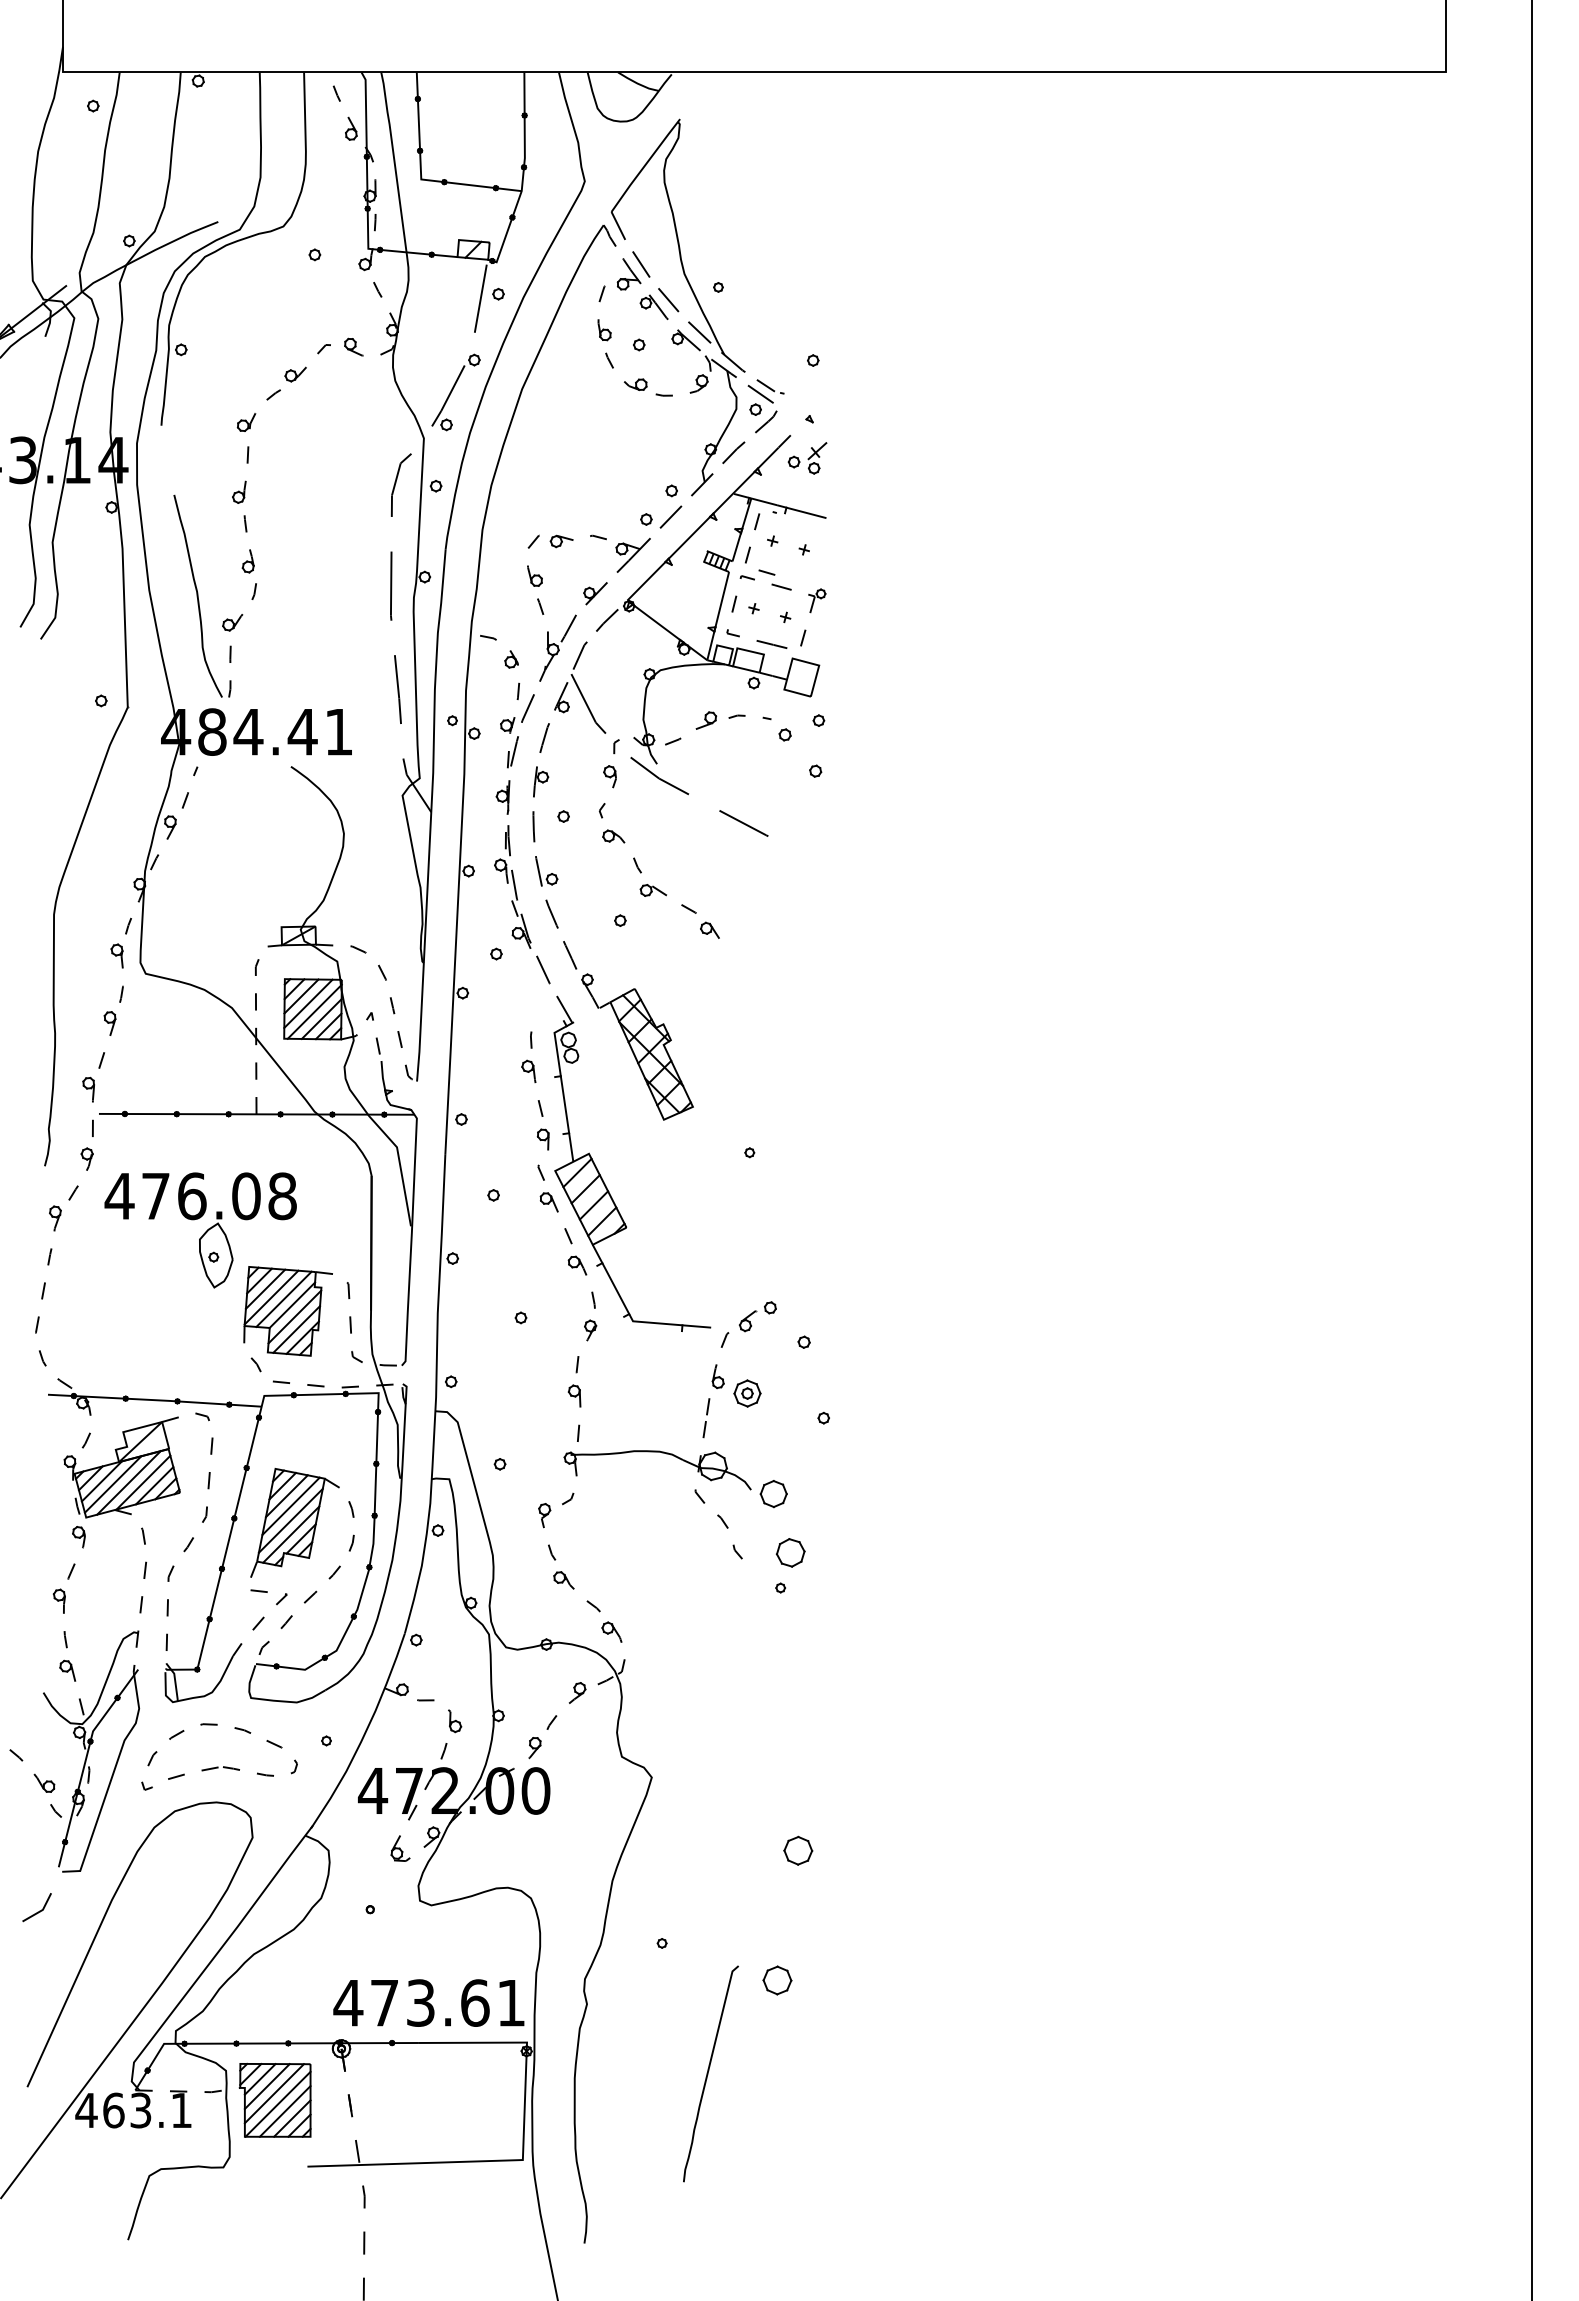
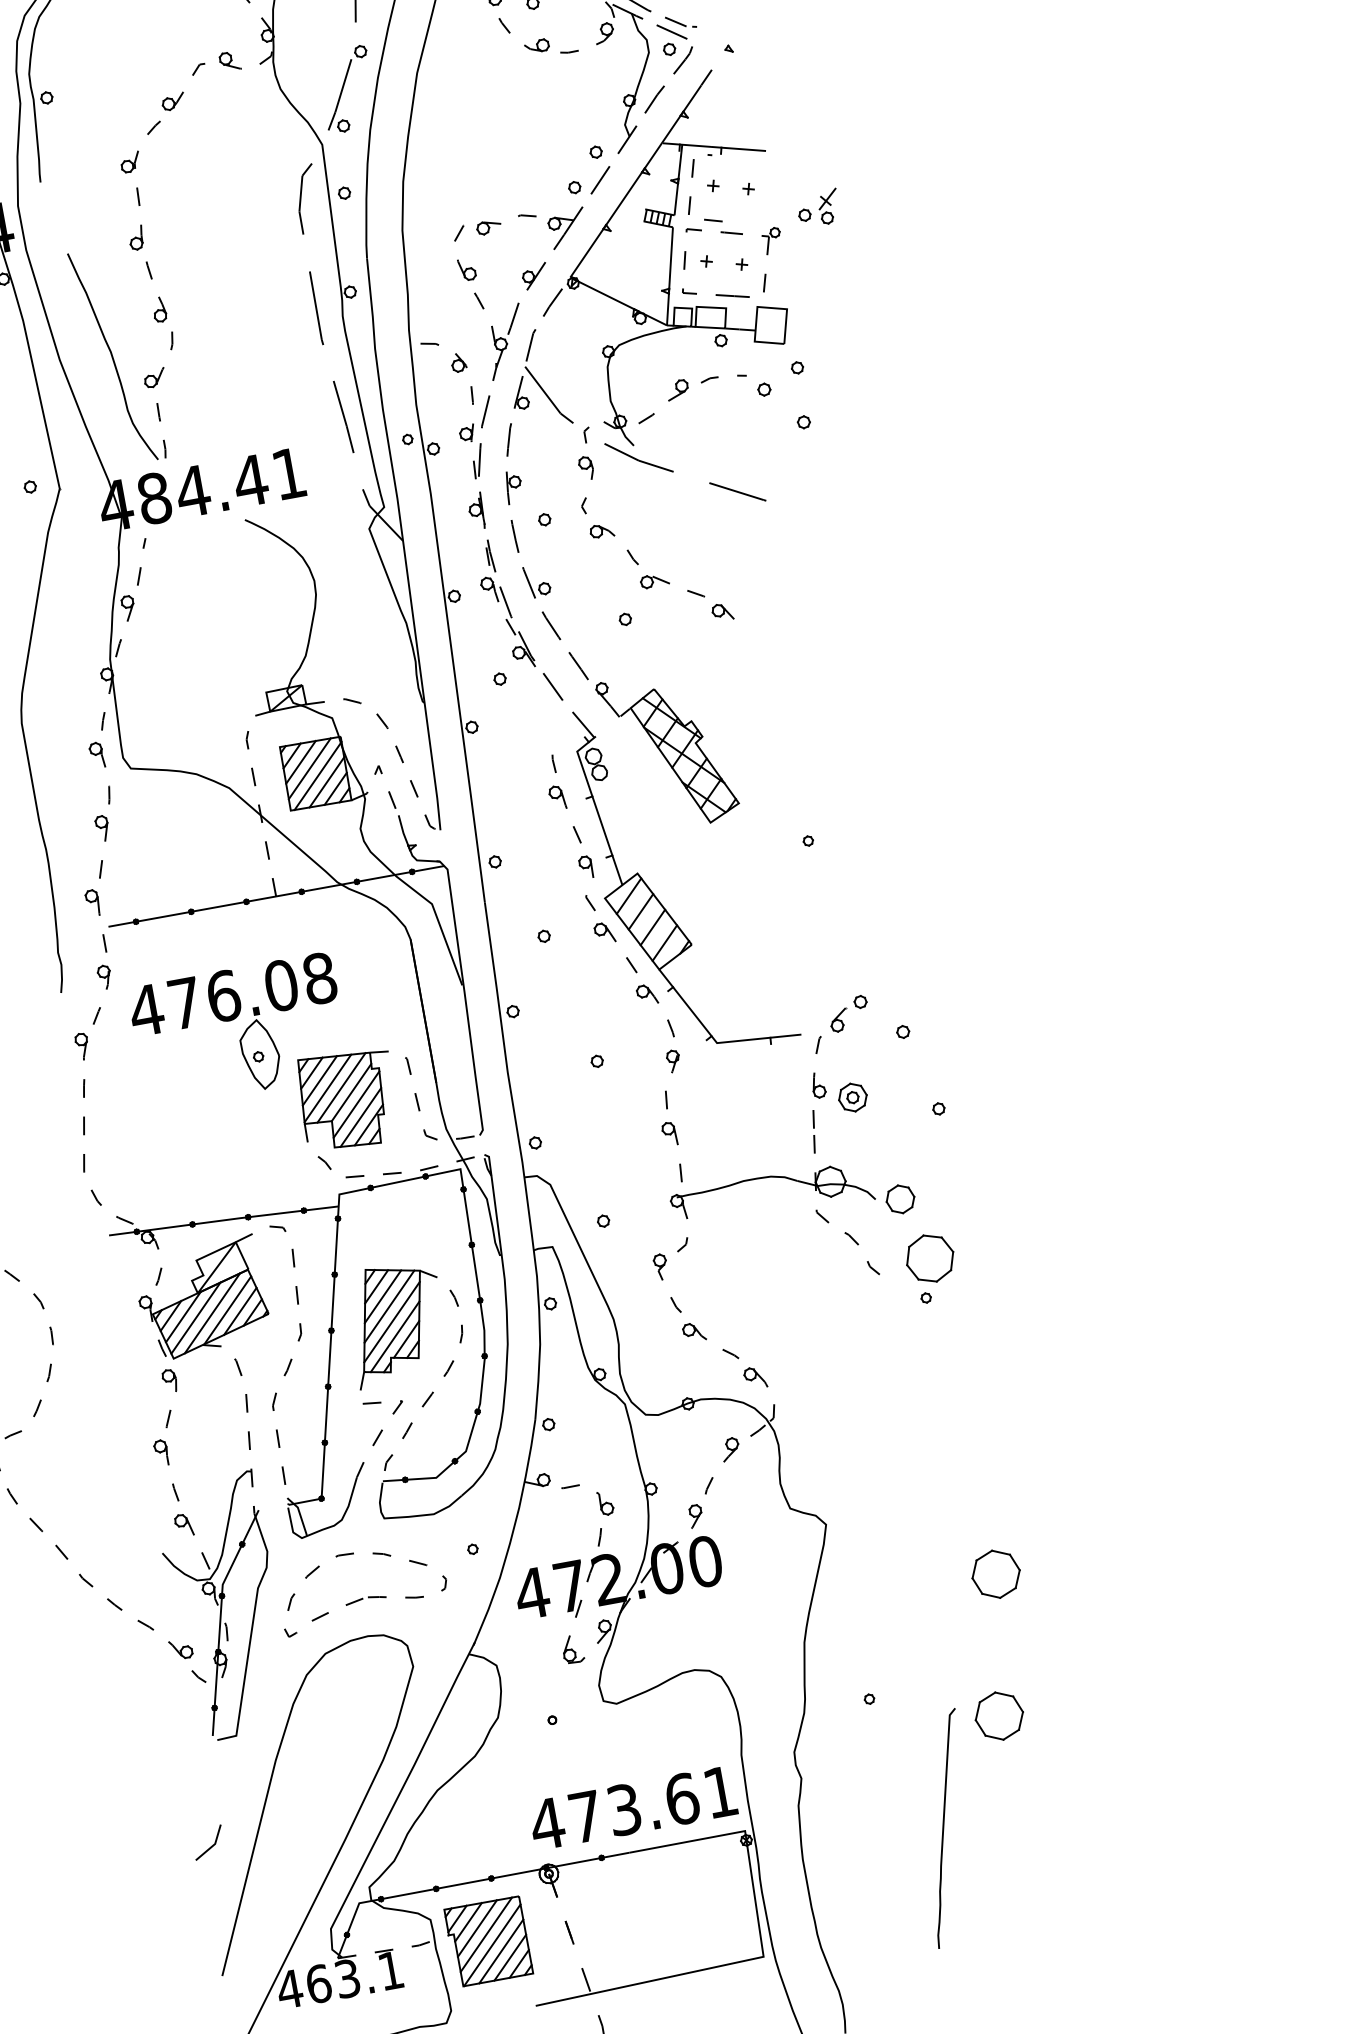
part: (807, 458) -> (818, 208), moved
part: (790, 1552) -> (929, 1258), size x1.6
part: (798, 1850) -> (996, 1573), size x1.6
line: (37, 1911) -> (209, 1846), moved
part: (777, 1980) -> (999, 1716), size x1.6

